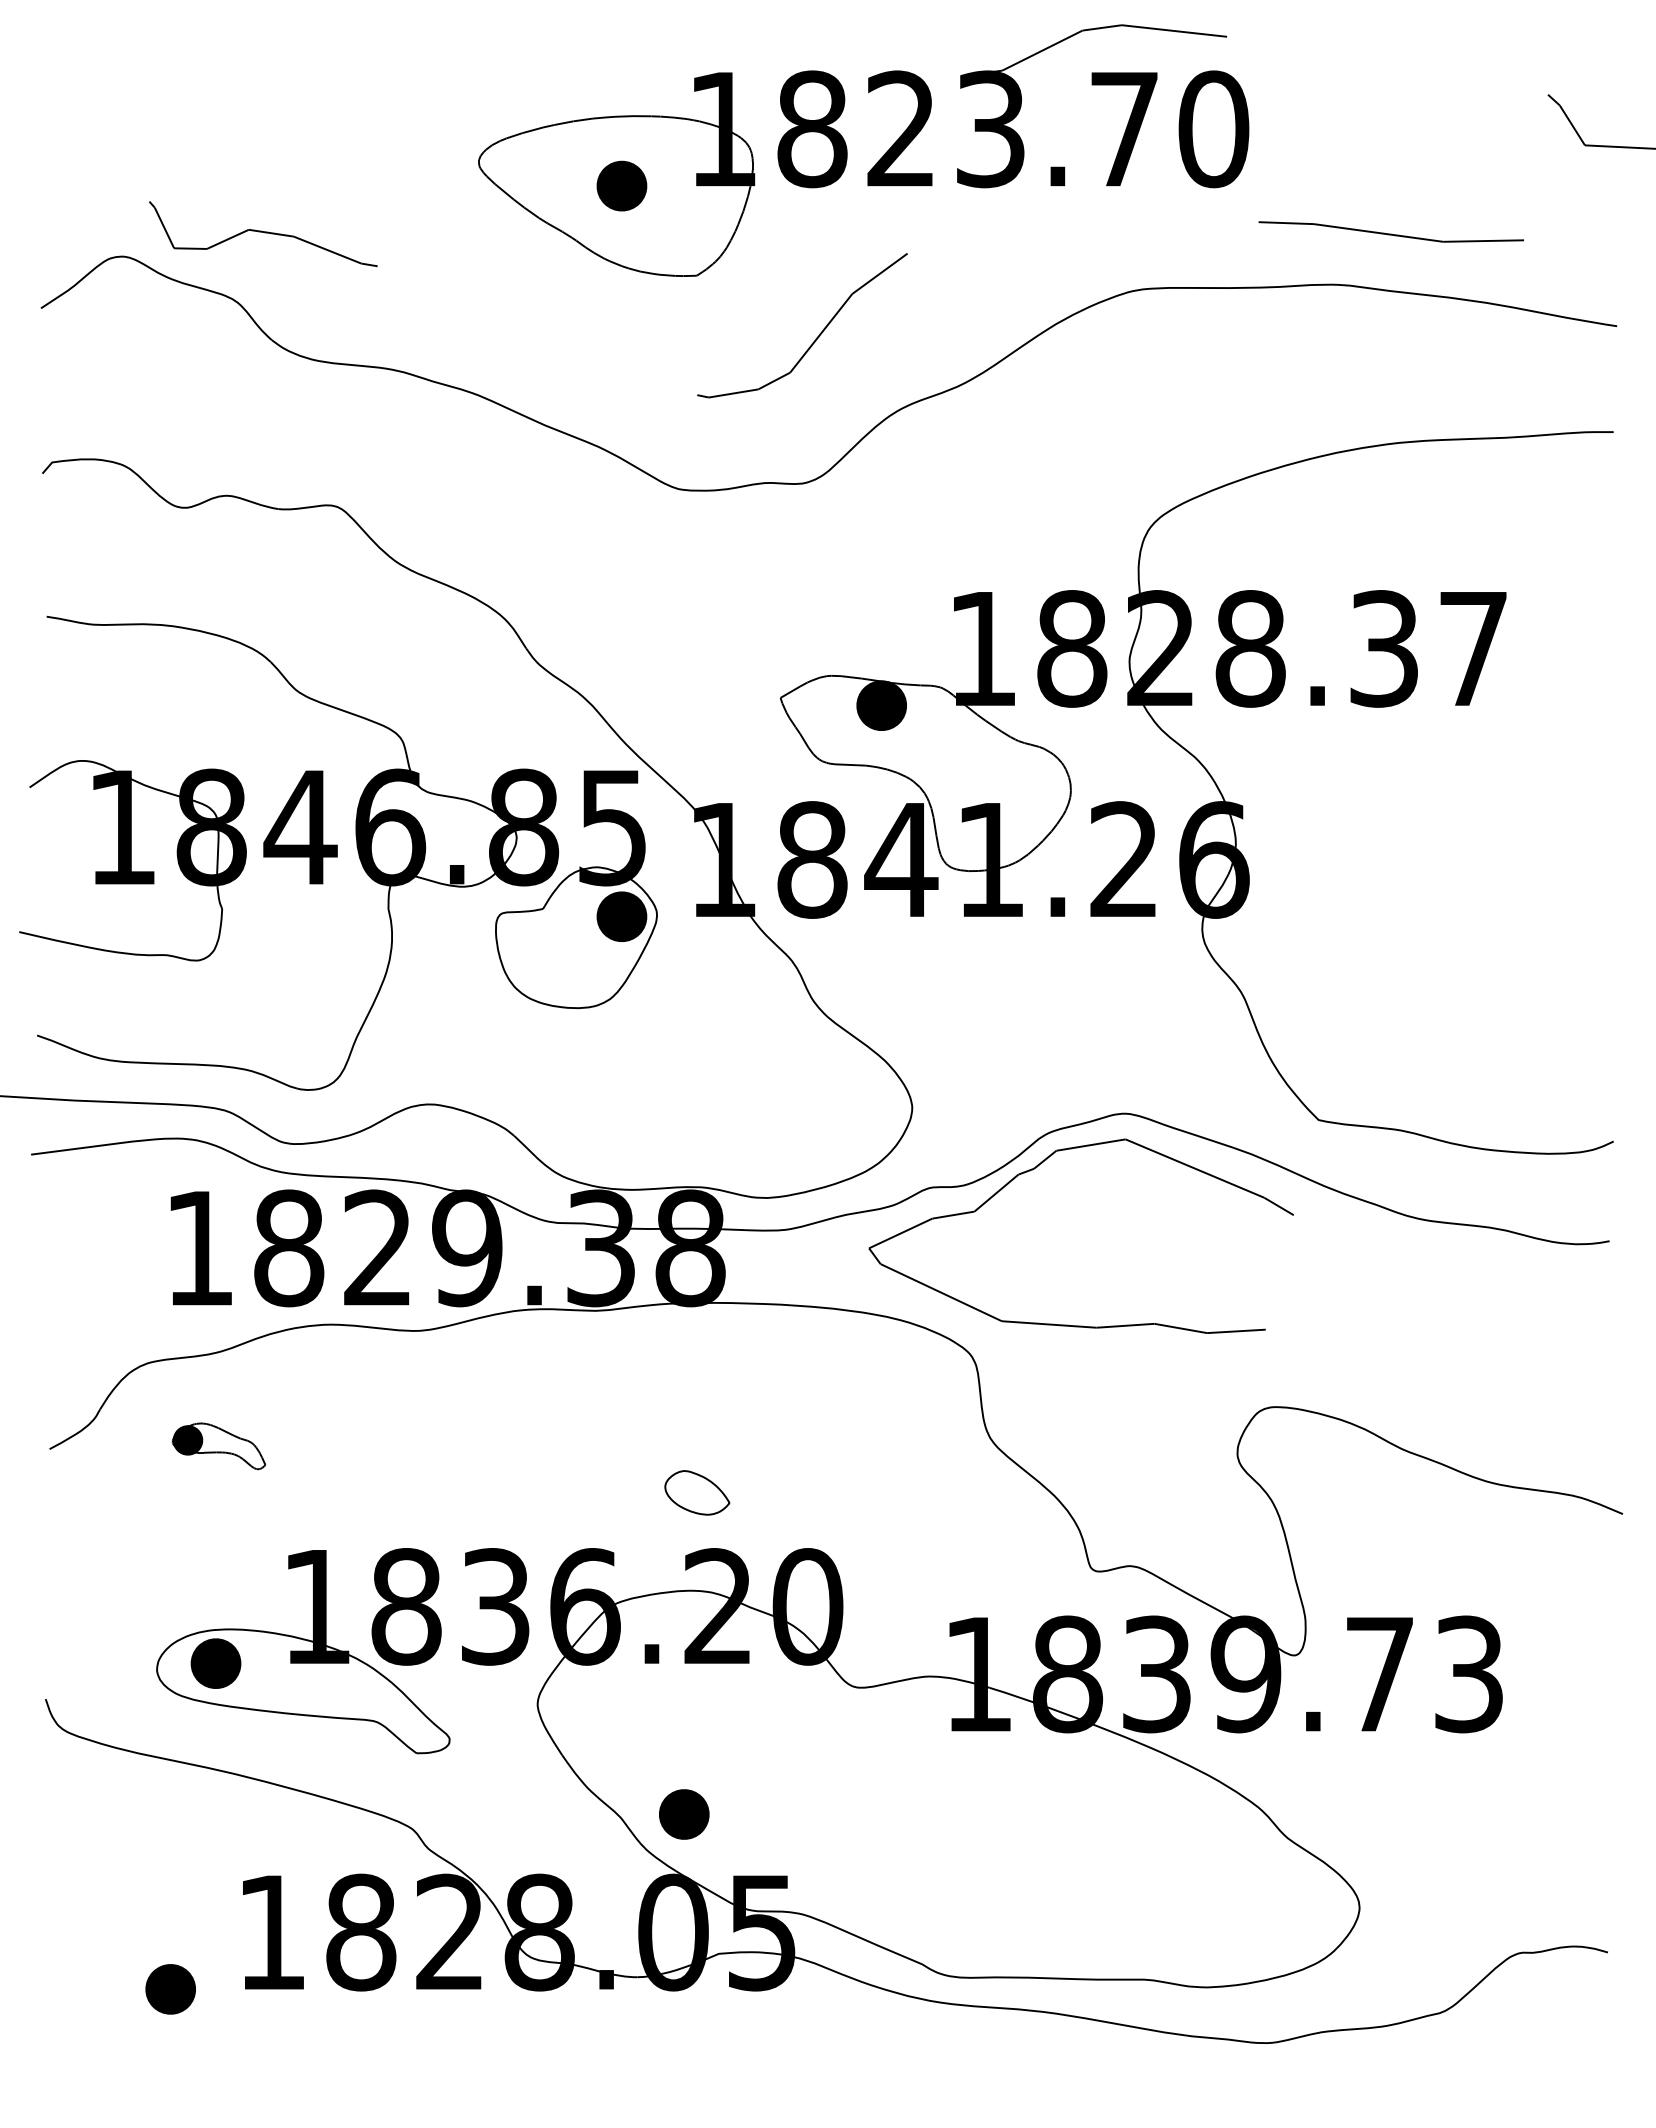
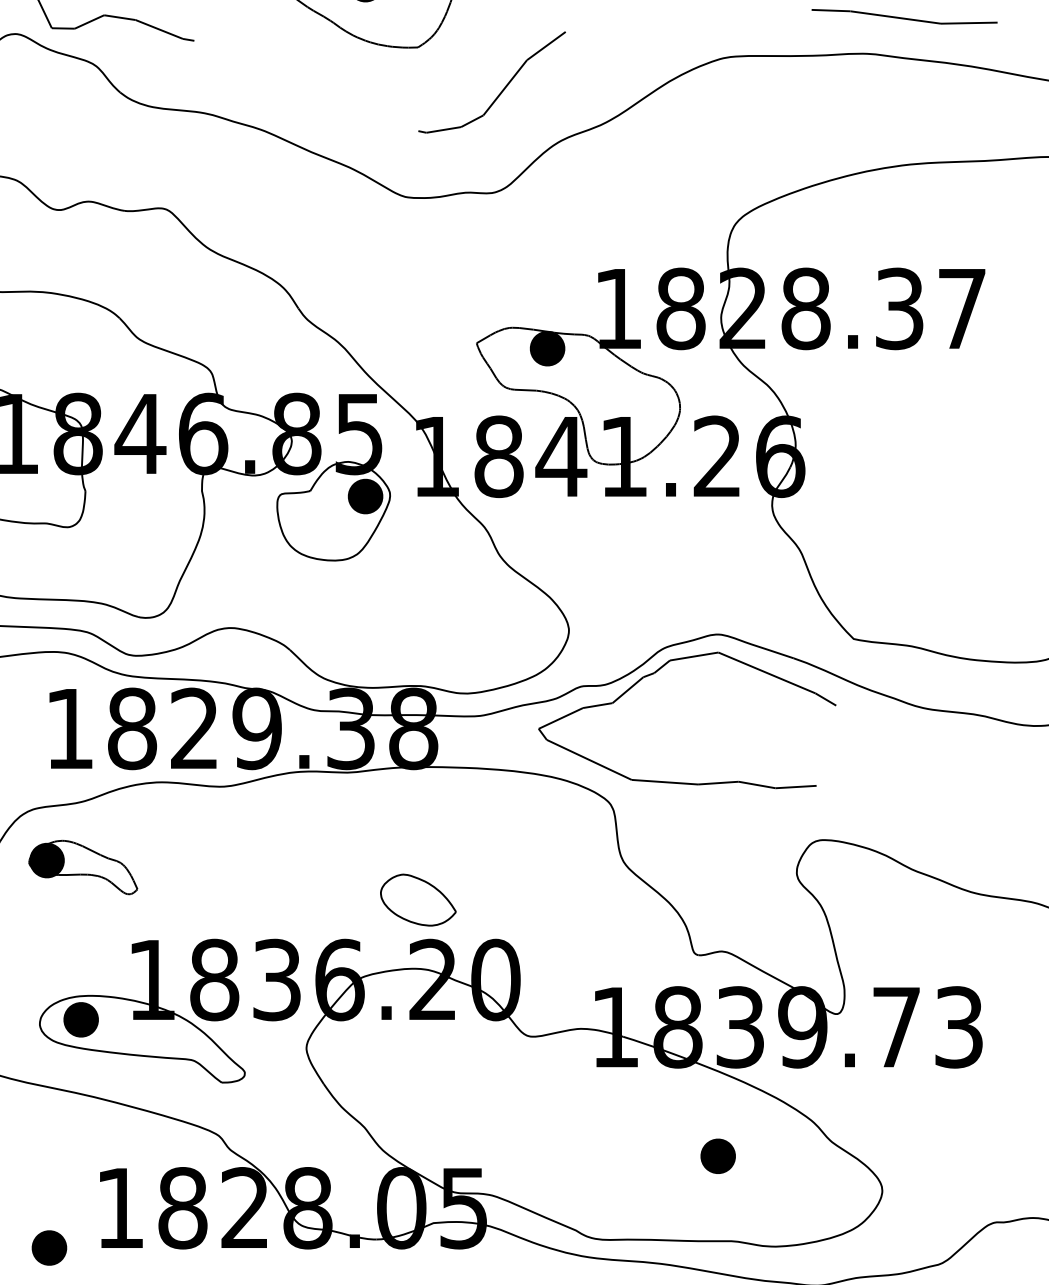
part: (218, 1446) -> (82, 867), size x1.67
part: (697, 1492) -> (418, 899), size x1.67
part: (684, 1814) -> (718, 1156), moved

